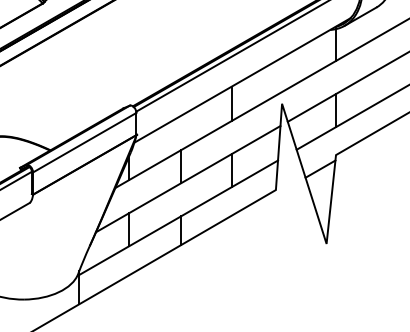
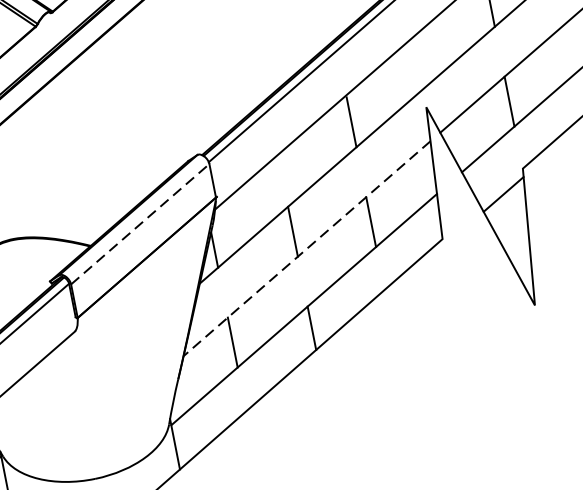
line: (84, 142) -> (139, 224), solid -> dashed
line: (187, 179) -> (306, 249), solid -> dashed

